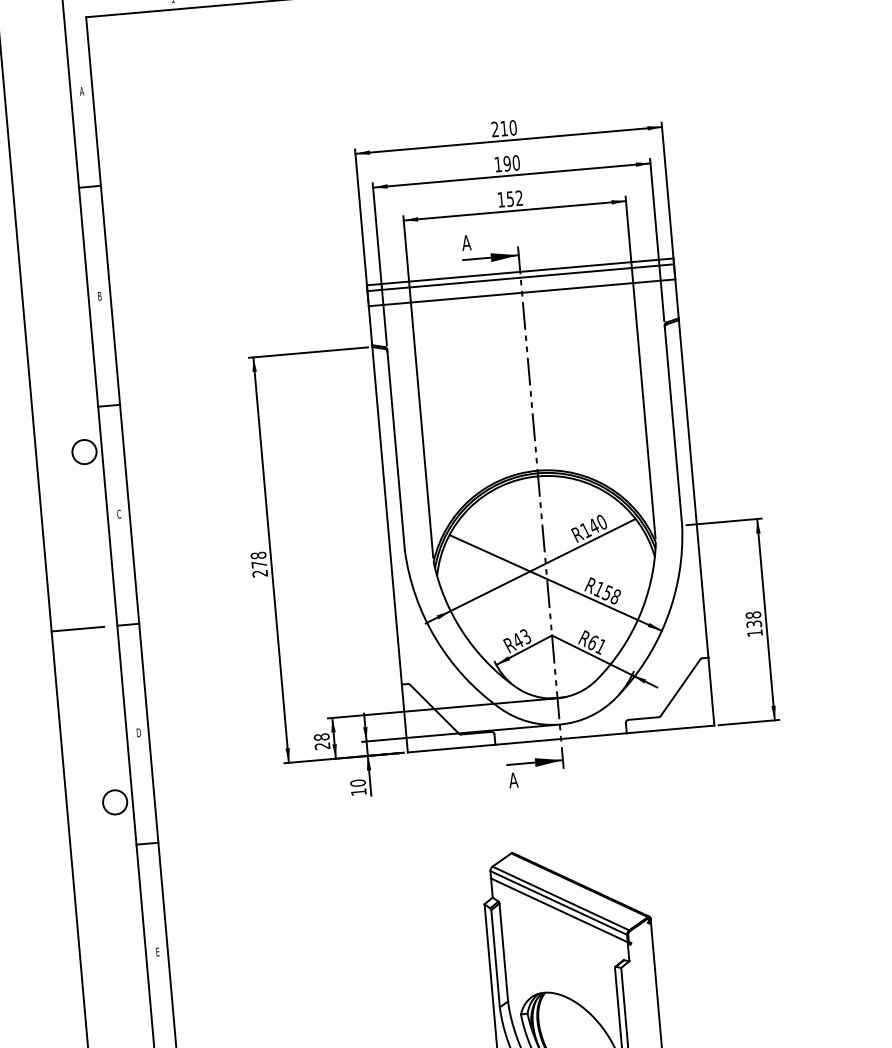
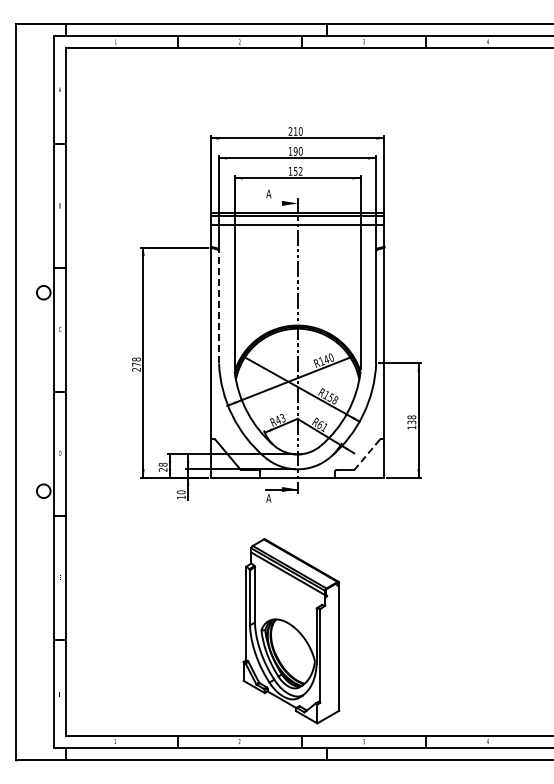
line: (490, 257) -> (281, 203), removed
line: (396, 449) -> (219, 306), solid -> dashed
line: (78, 630) -> (31, 392), removed
line: (680, 687) -> (367, 454), solid -> dashed

